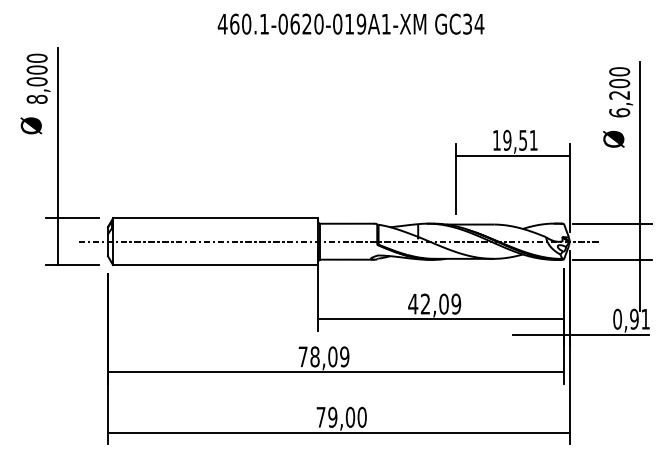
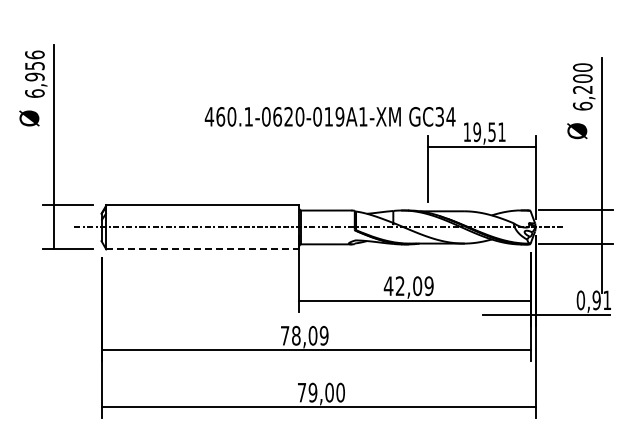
text: (350, 23) -> (329, 116), moved
text: (36, 78) -> (34, 73), 8,000 -> 6,956
line: (215, 265) -> (202, 249), solid -> dashed

